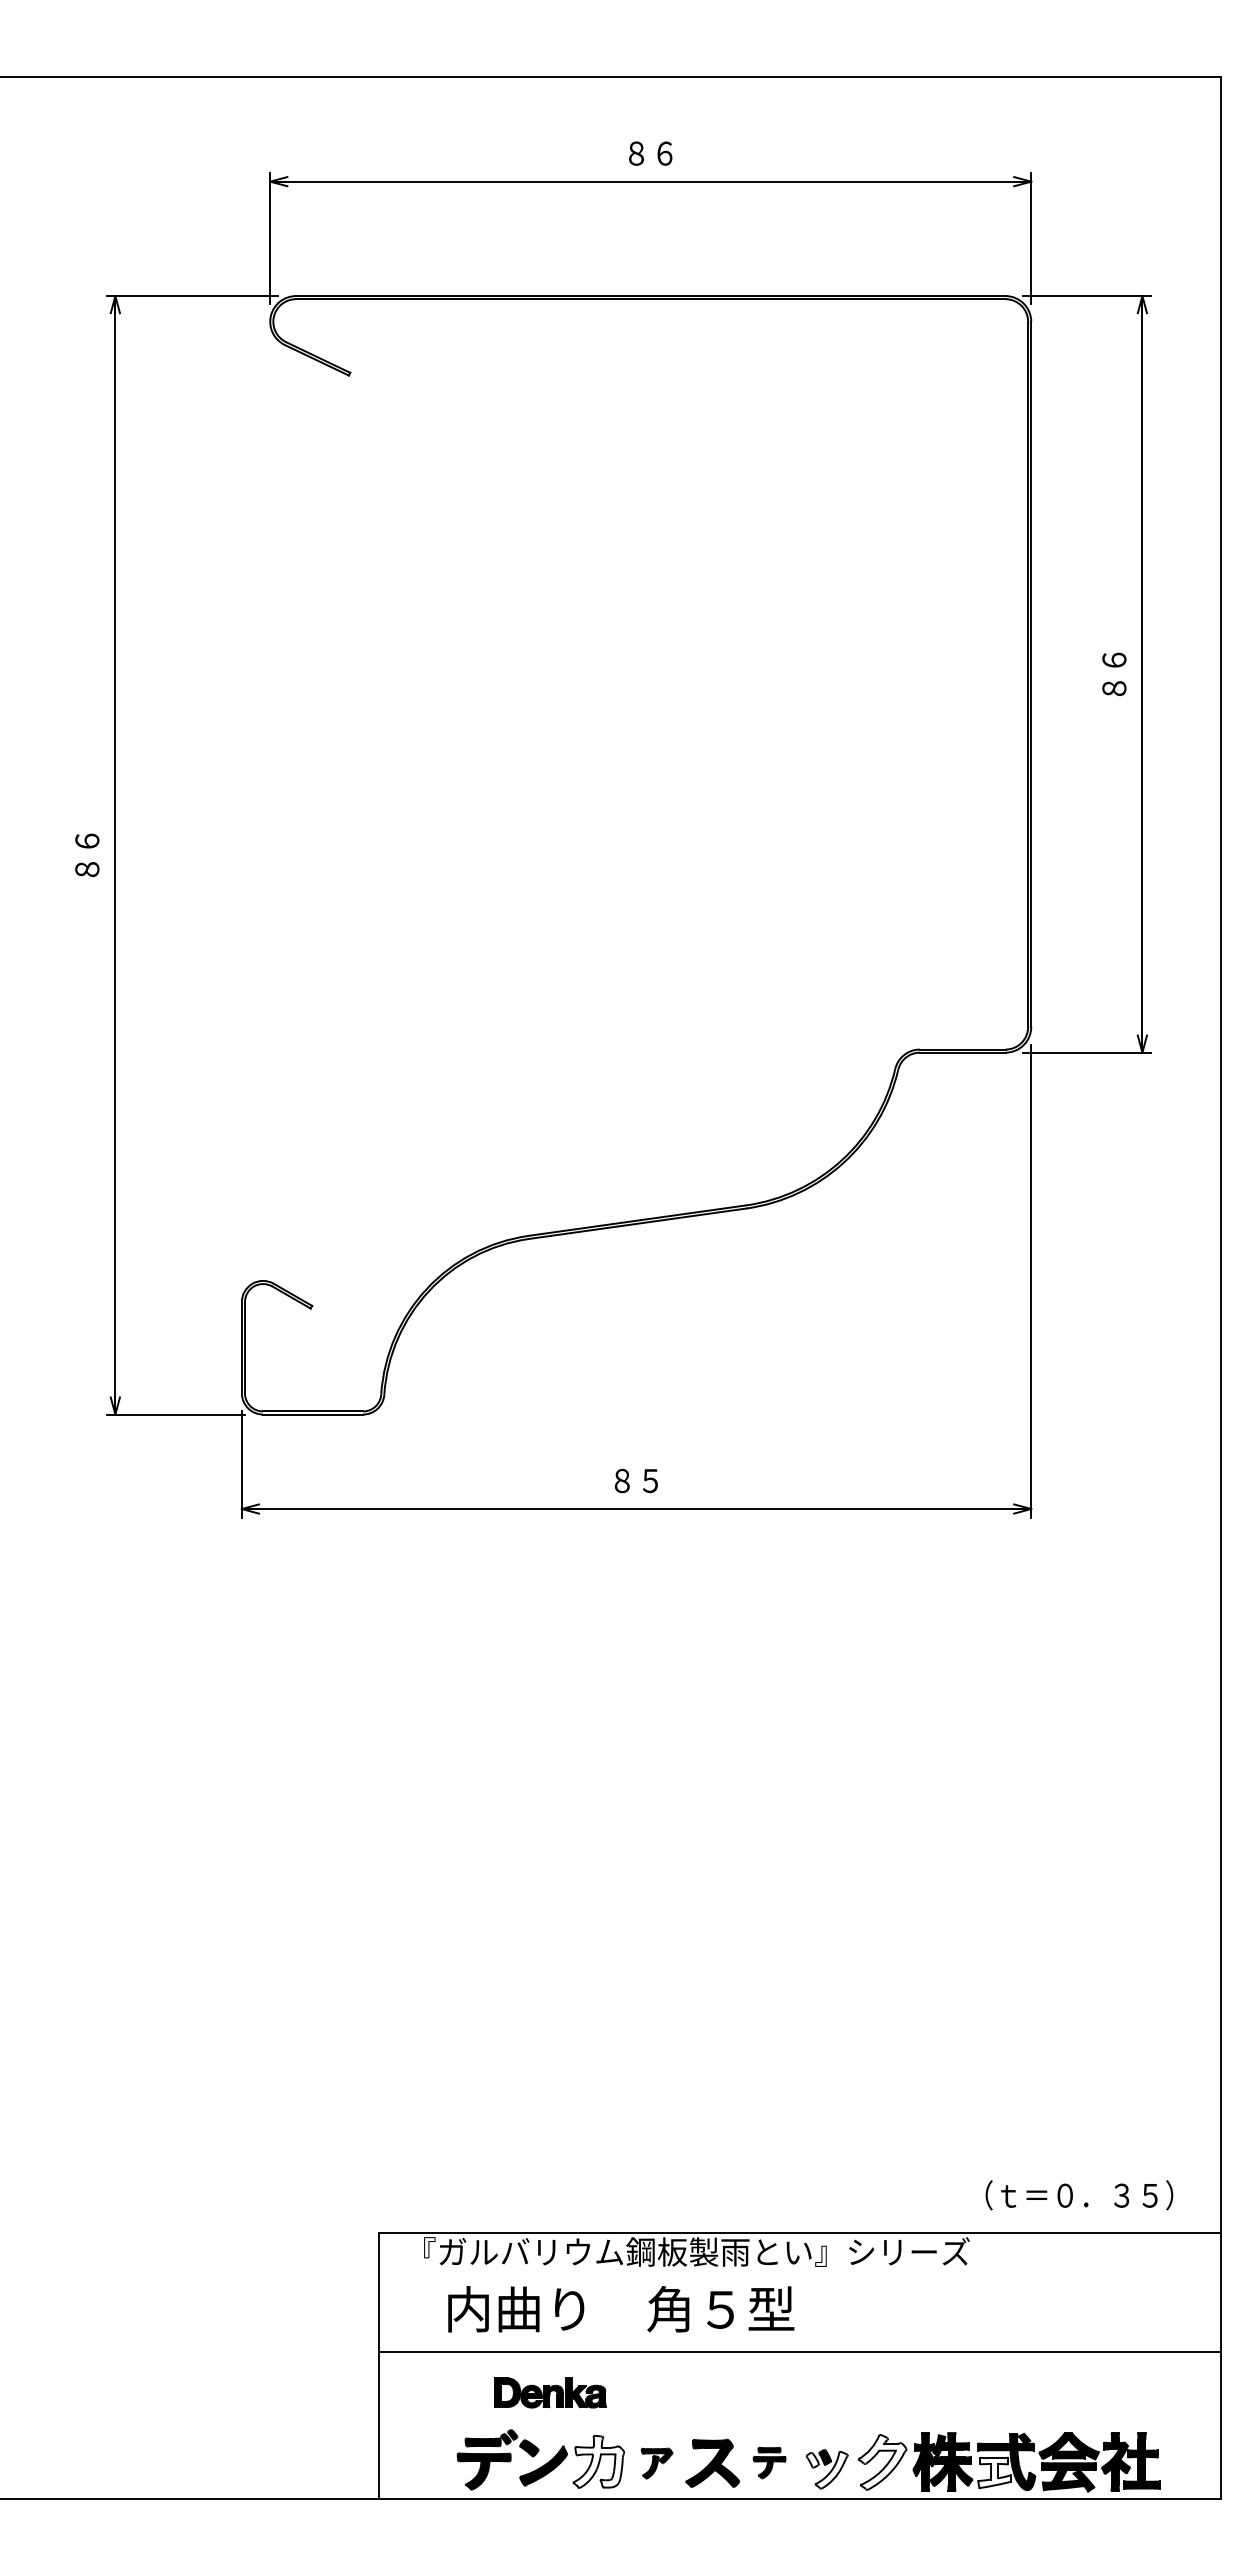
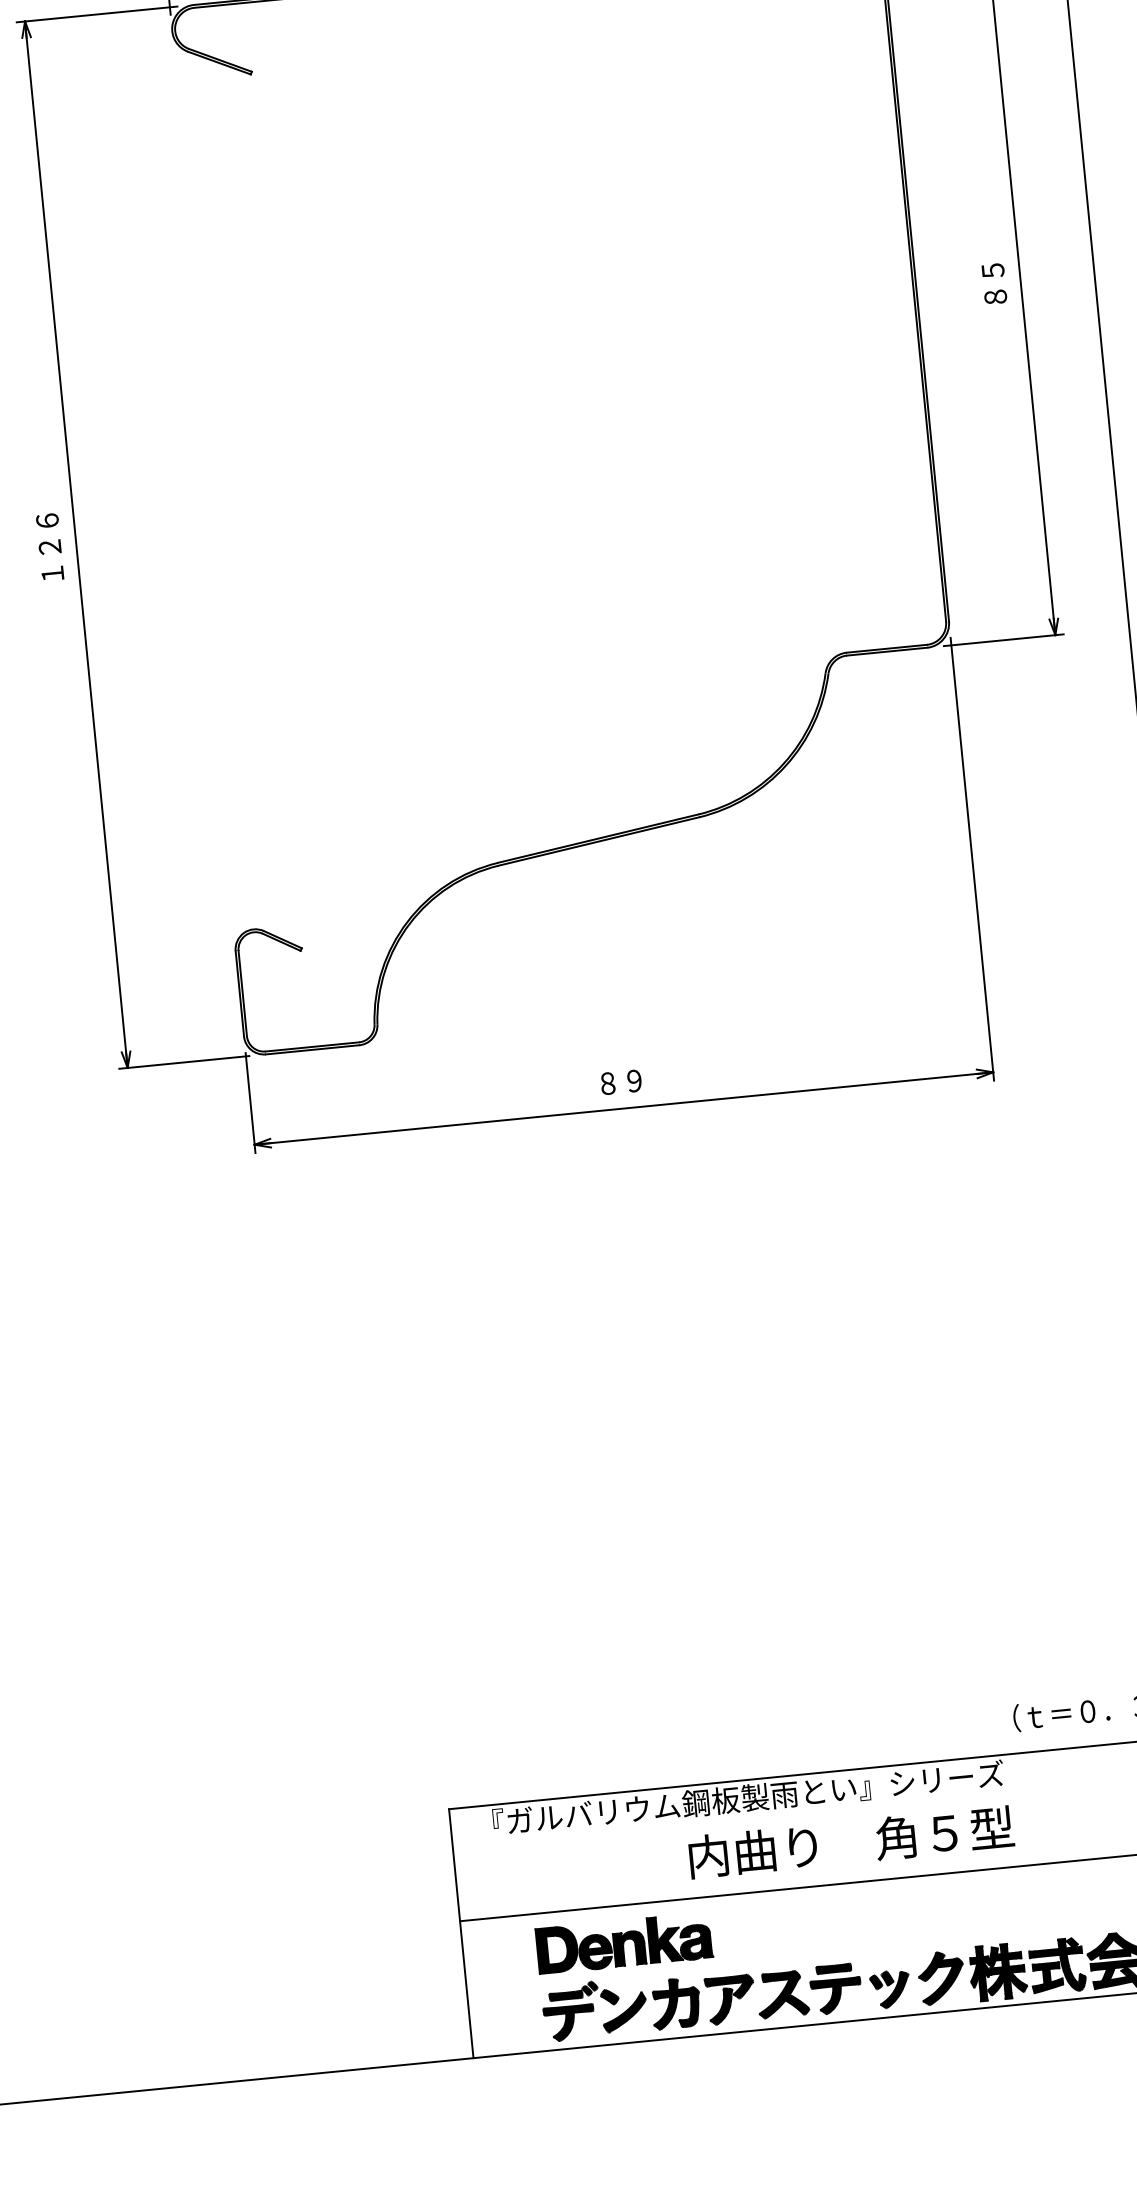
text: (1114, 659) -> (993, 269), ８６ -> ８５
text: (87, 854) -> (50, 546), ８６ -> １２６
text: (650, 1480) -> (634, 1080), ８５ -> ８９
text: (621, 2309) -> (851, 1842), moved
part: (550, 2392) -> (624, 1943), size x1.67
fill: (812, 2459) -> (875, 1981), added
fill: (598, 2461) -> (675, 2003), added
fill: (882, 2461) -> (941, 1977), added
part: (769, 2462) -> (835, 1988), size x1.67
part: (656, 2463) -> (730, 1999), size x1.67
fill: (830, 2469) -> (893, 1989), added
fill: (994, 2472) -> (1047, 1977), added

